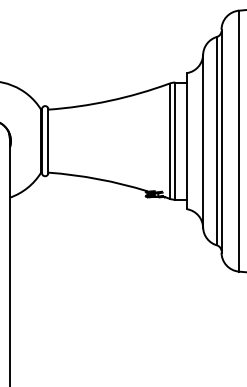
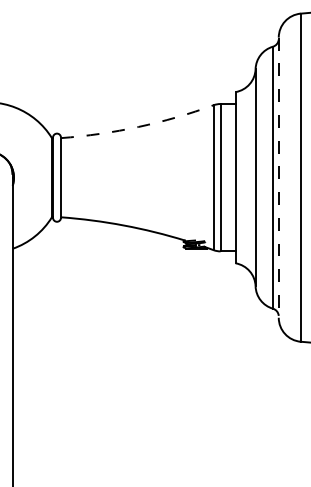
arc: (109, 100) -> (137, 126), solid -> dashed
line: (221, 141) -> (278, 178), solid -> dashed

